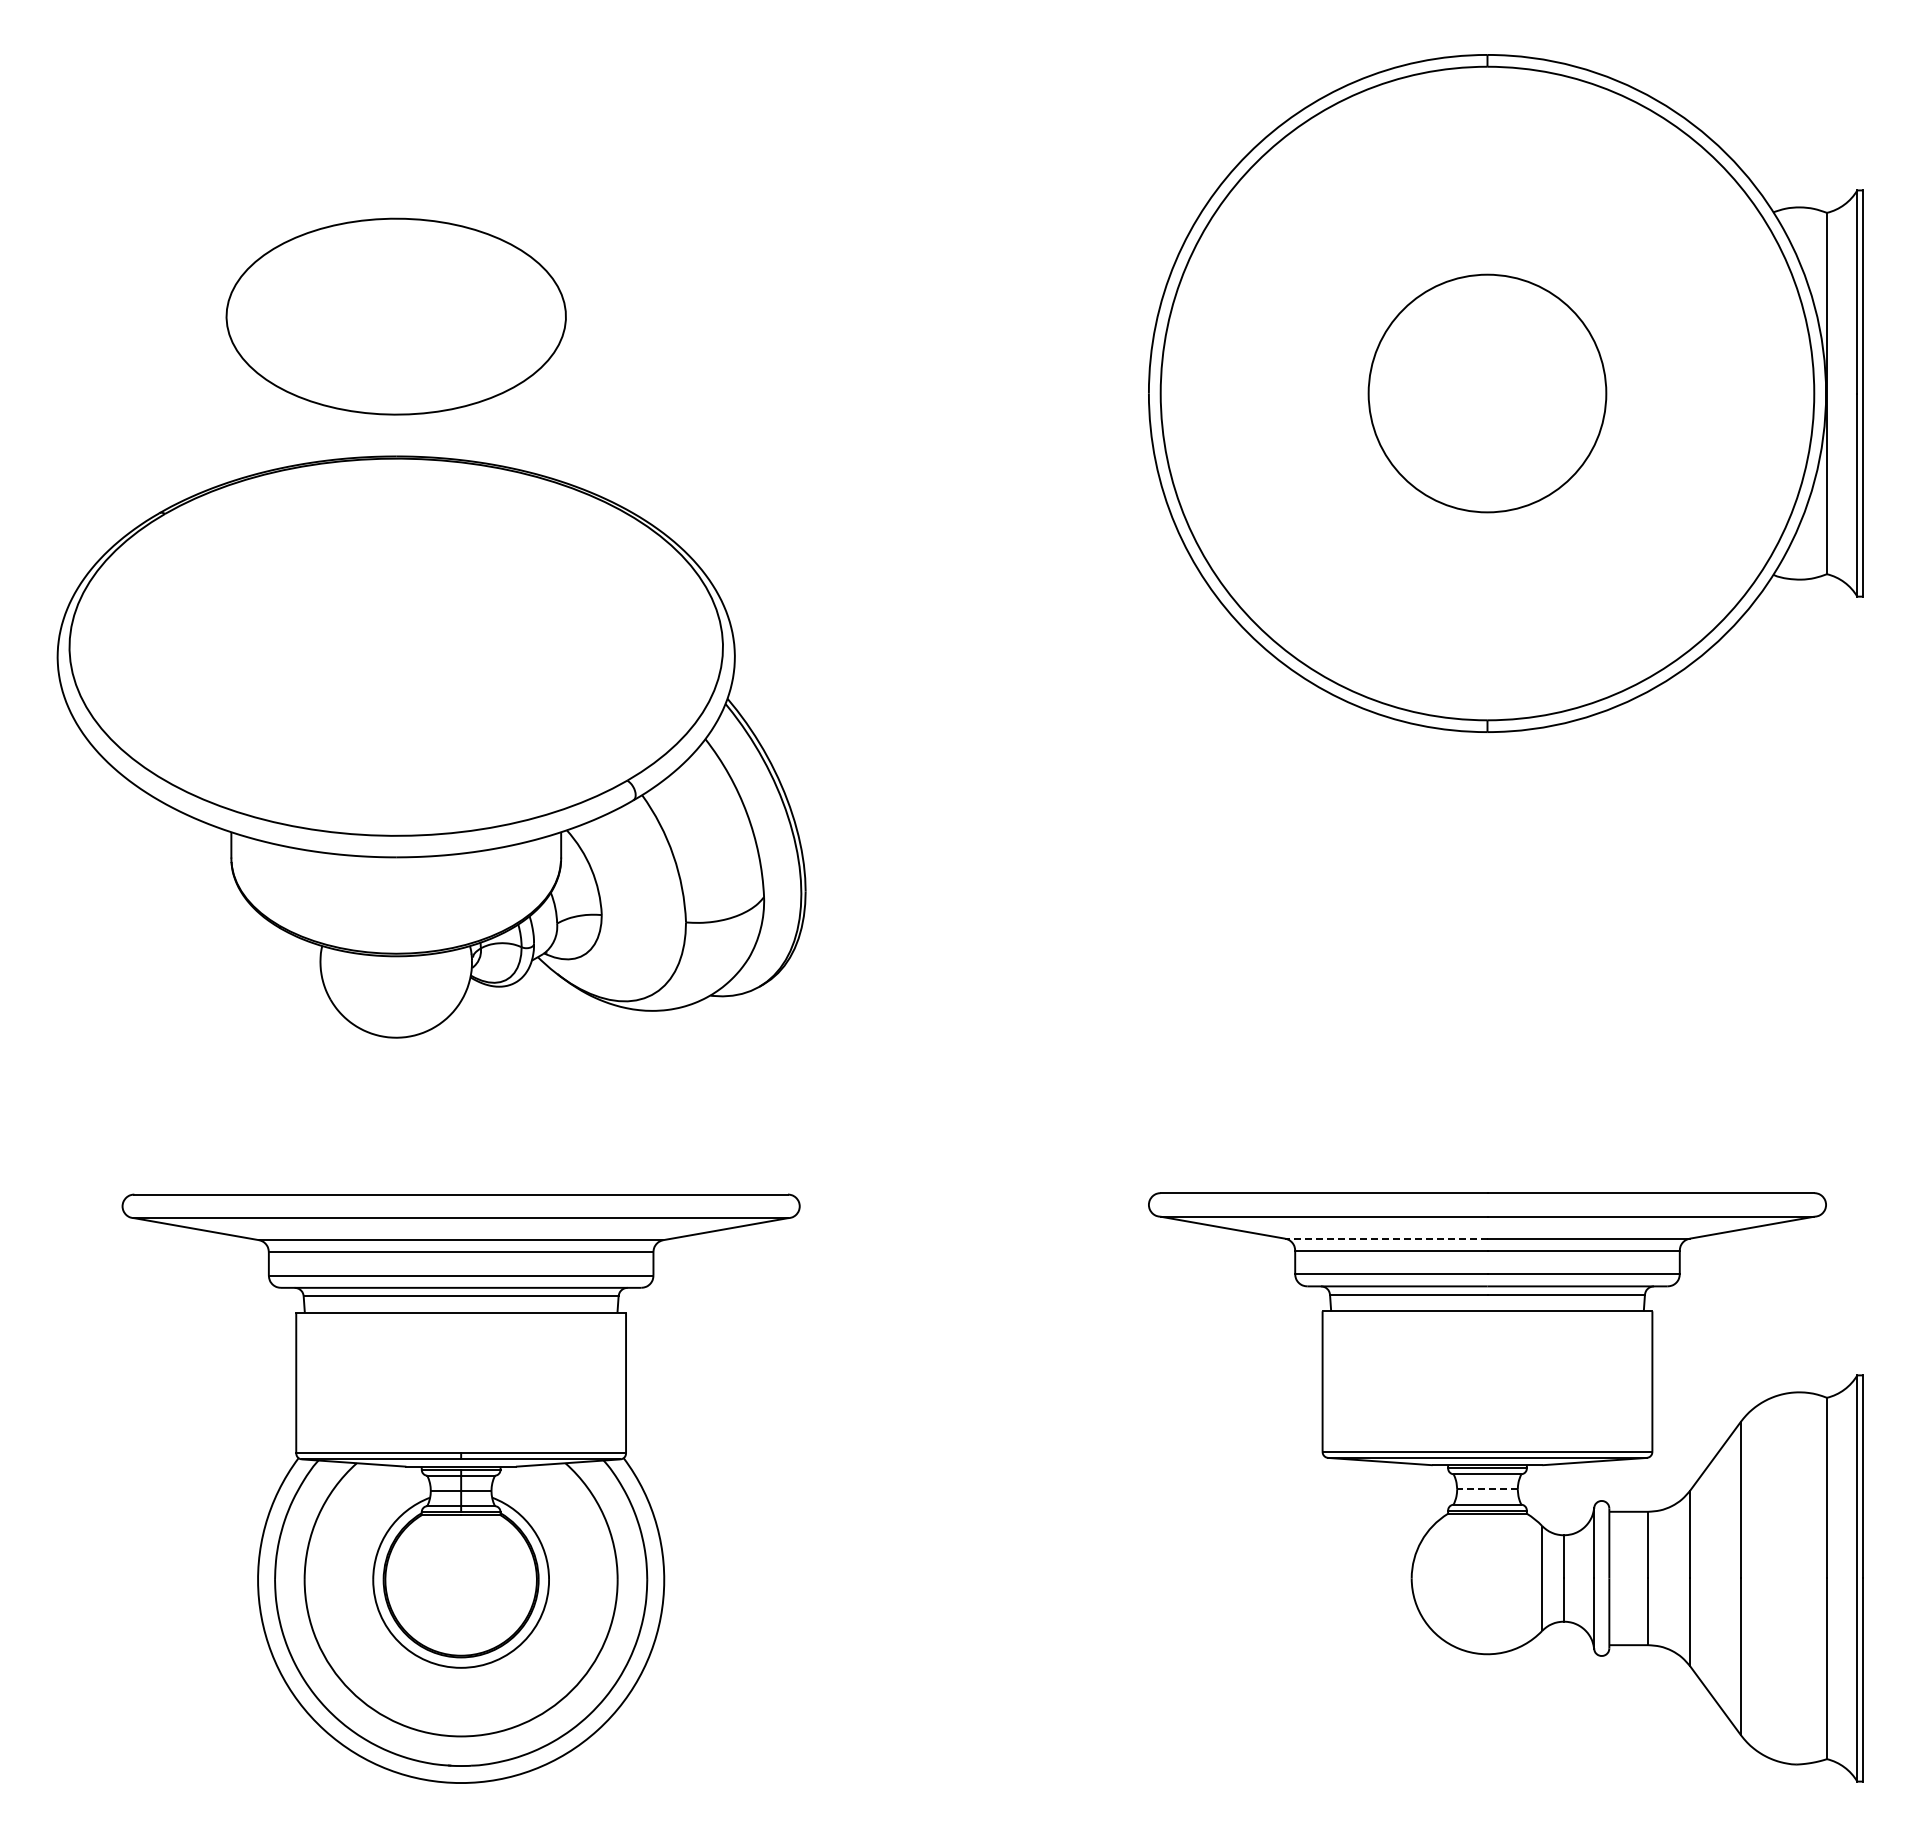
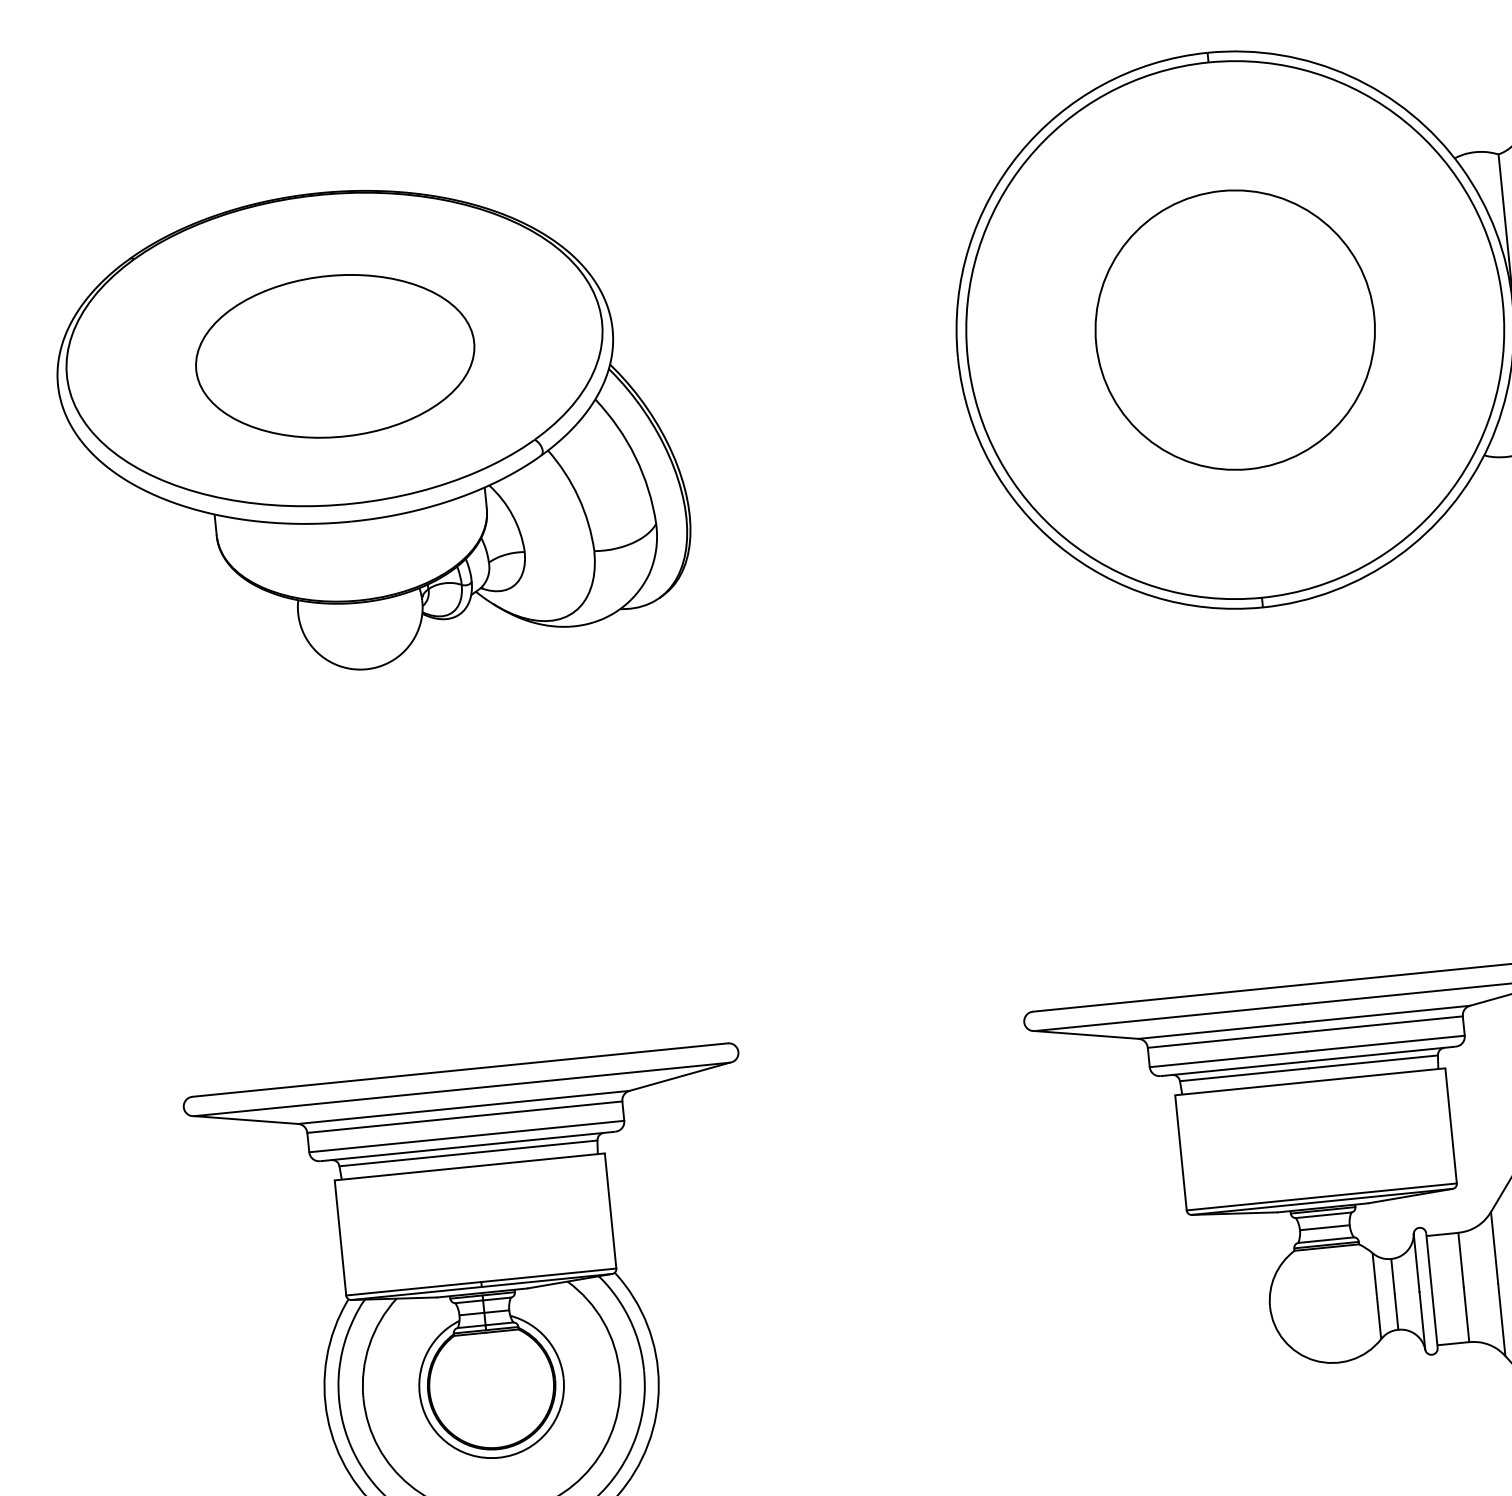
circle: (1487, 393) -> (1235, 330), size x1.43
part: (431, 746) -> (371, 427), moved
line: (1385, 1238) -> (1220, 1030), dashed -> solid
line: (1487, 1489) -> (1324, 1227), dashed -> solid

